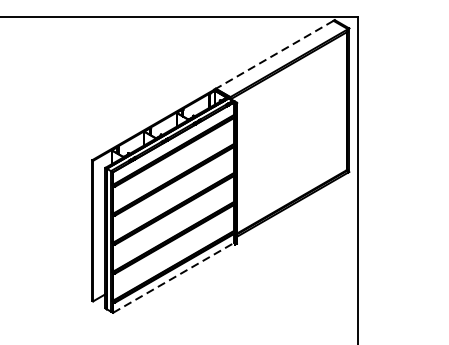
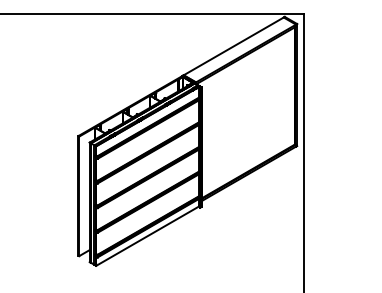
line: (274, 54) -> (233, 46), dashed -> solid
line: (173, 278) -> (147, 236), dashed -> solid

